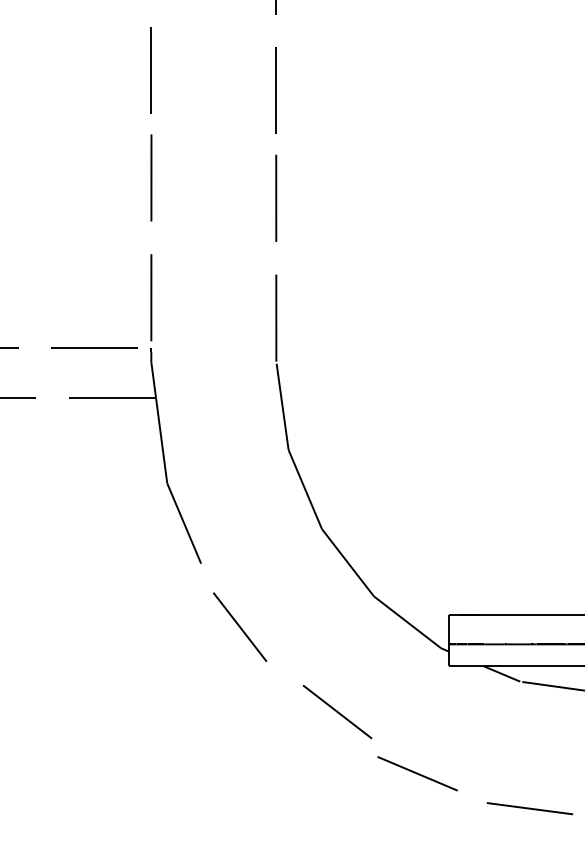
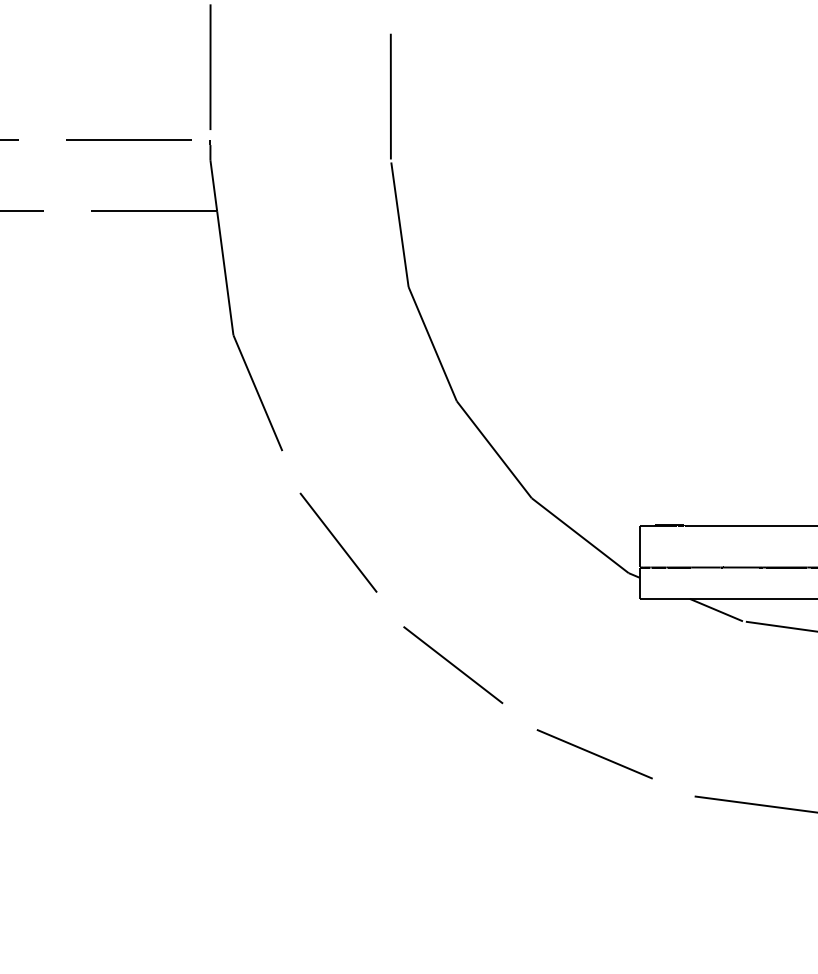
line: (337, 711) -> (453, 664), moved

